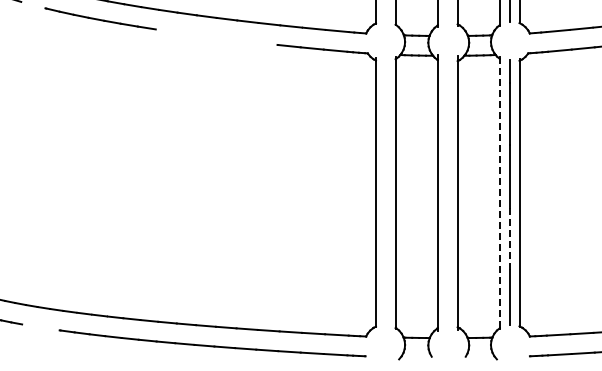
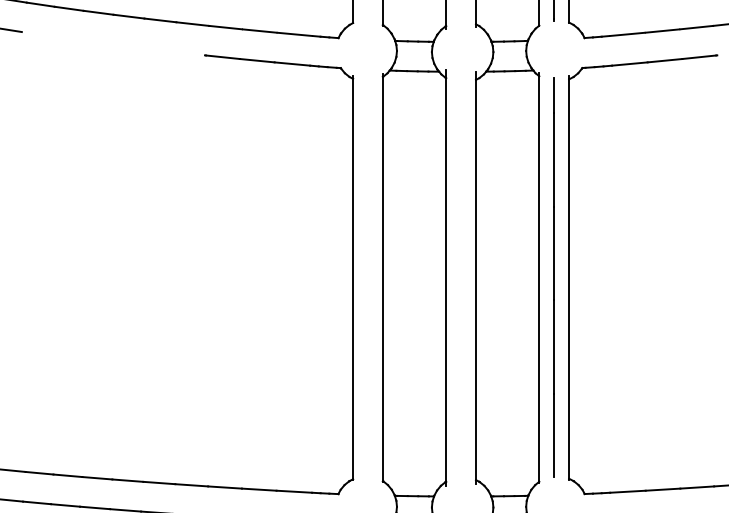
line: (499, 193) -> (539, 278), dashed -> solid
line: (509, 238) -> (554, 346), dashed -> solid

